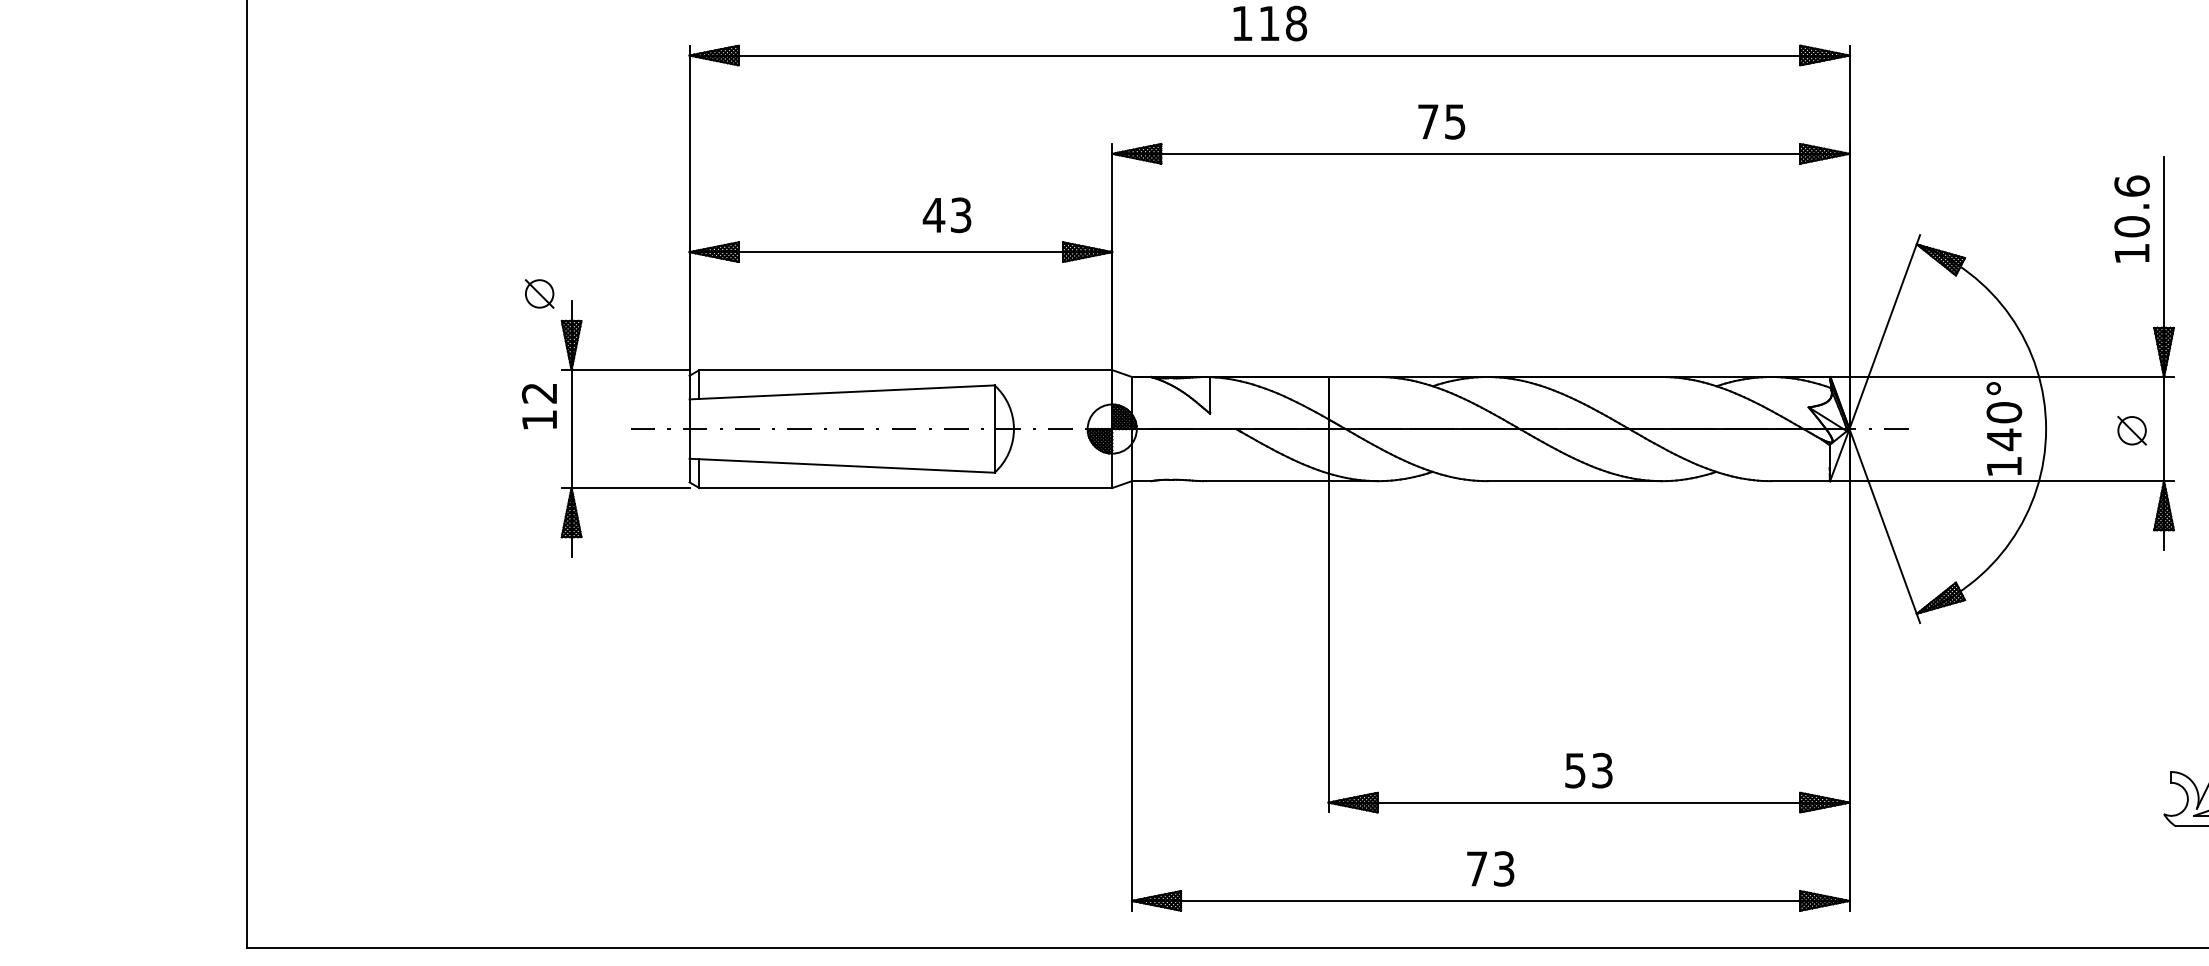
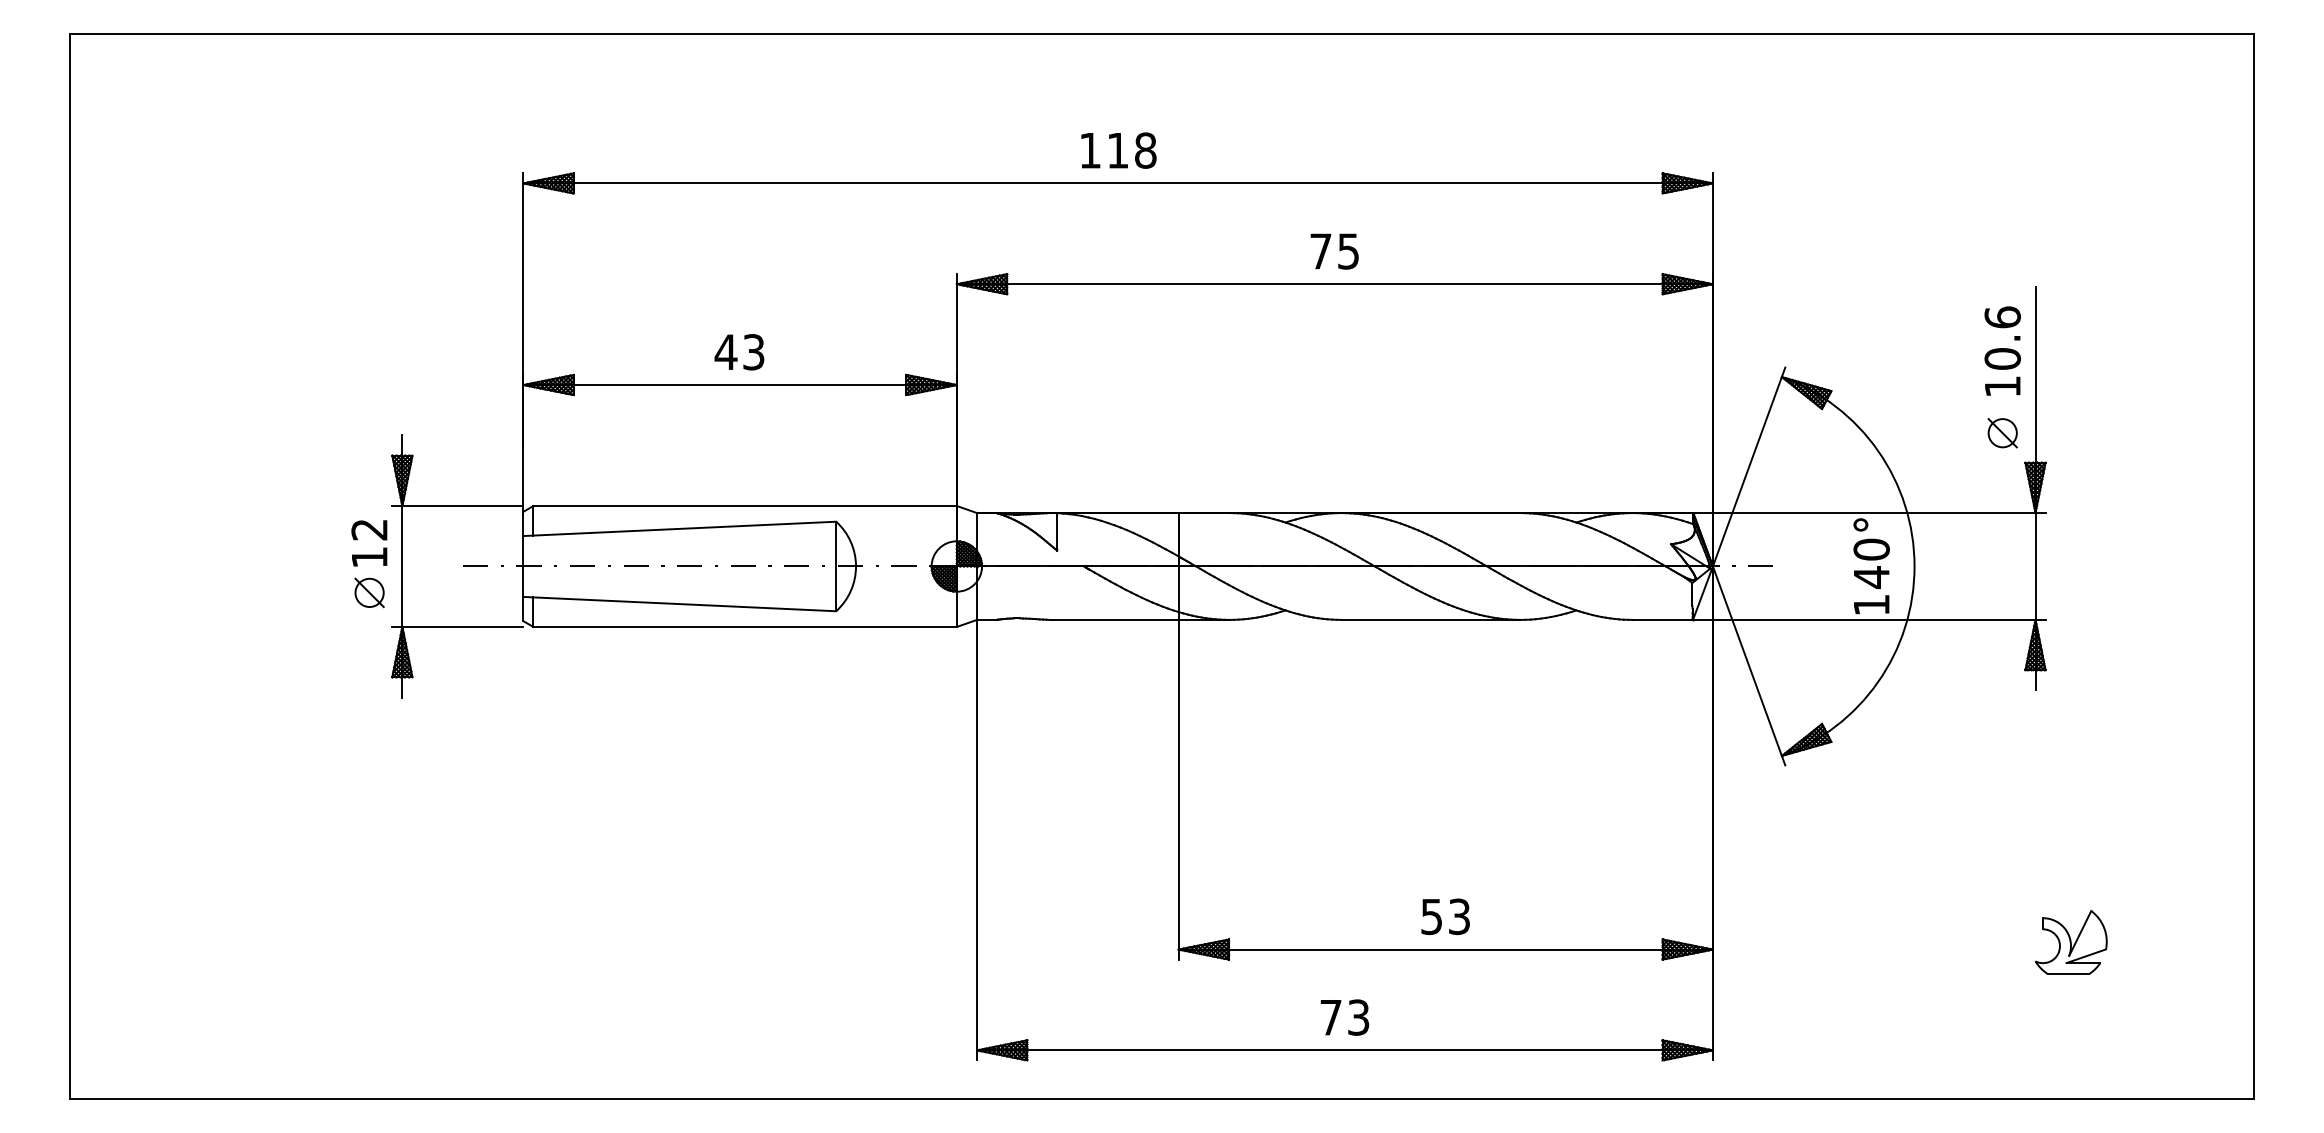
text: (1441, 121) -> (1334, 251), moved
text: (947, 215) -> (739, 352), moved
part: (539, 293) -> (369, 592), moved
part: (2131, 431) -> (2002, 433), moved

